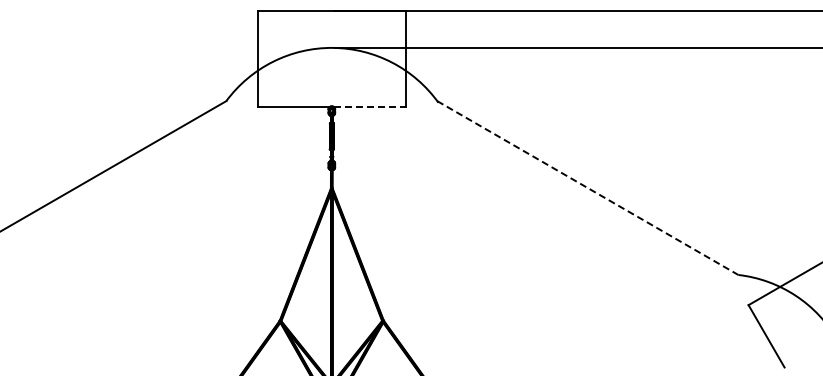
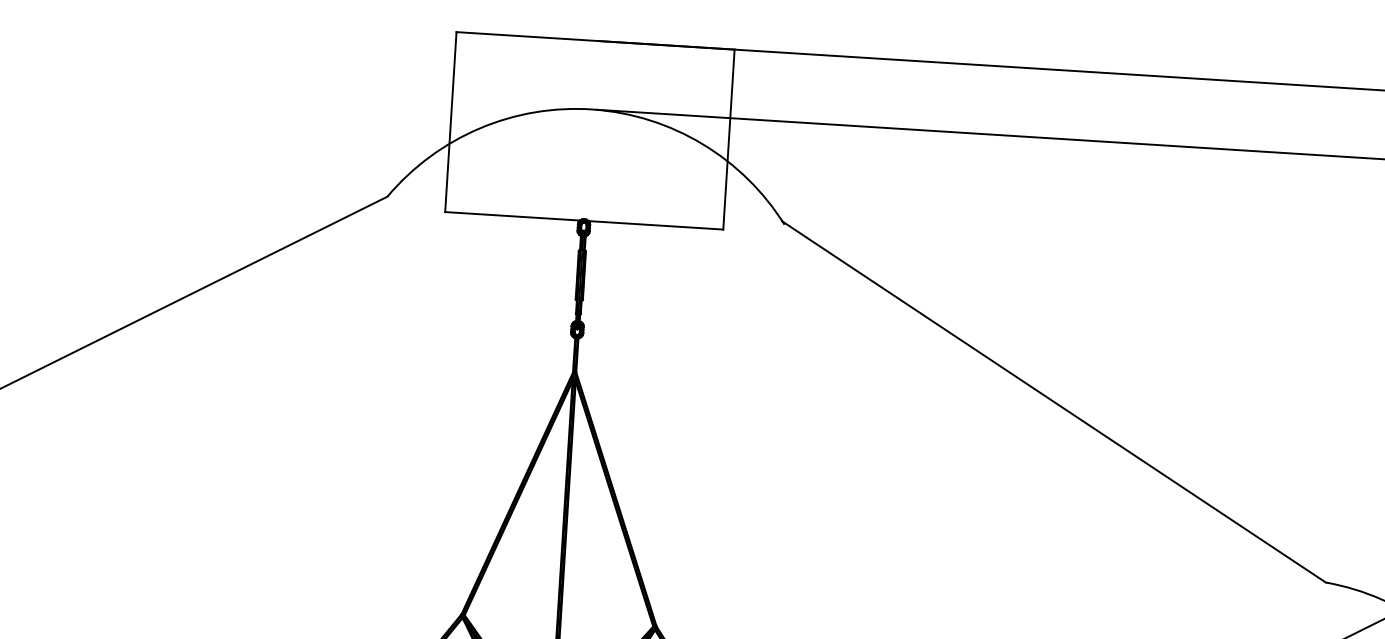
line: (370, 107) -> (656, 225), dashed -> solid
line: (587, 188) -> (1053, 402), dashed -> solid

